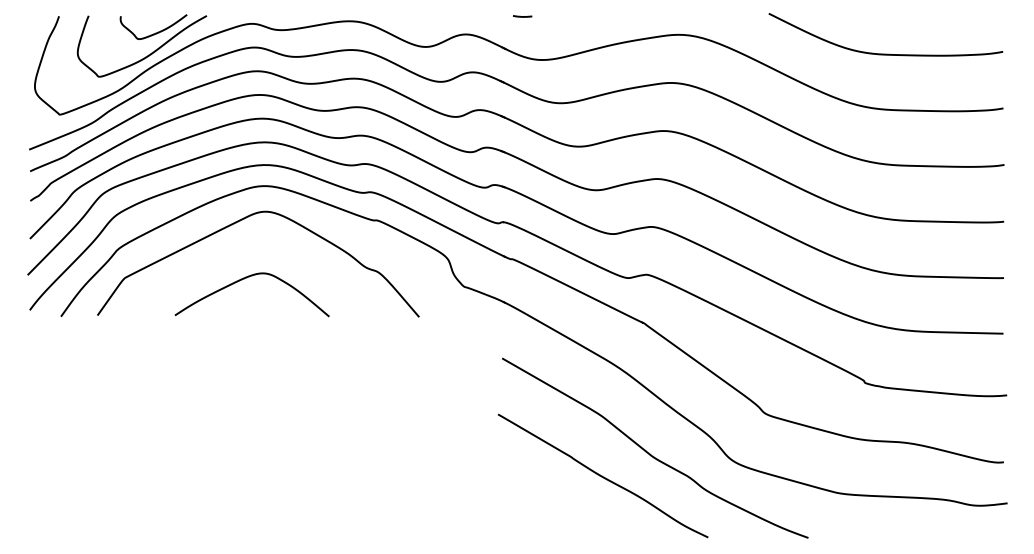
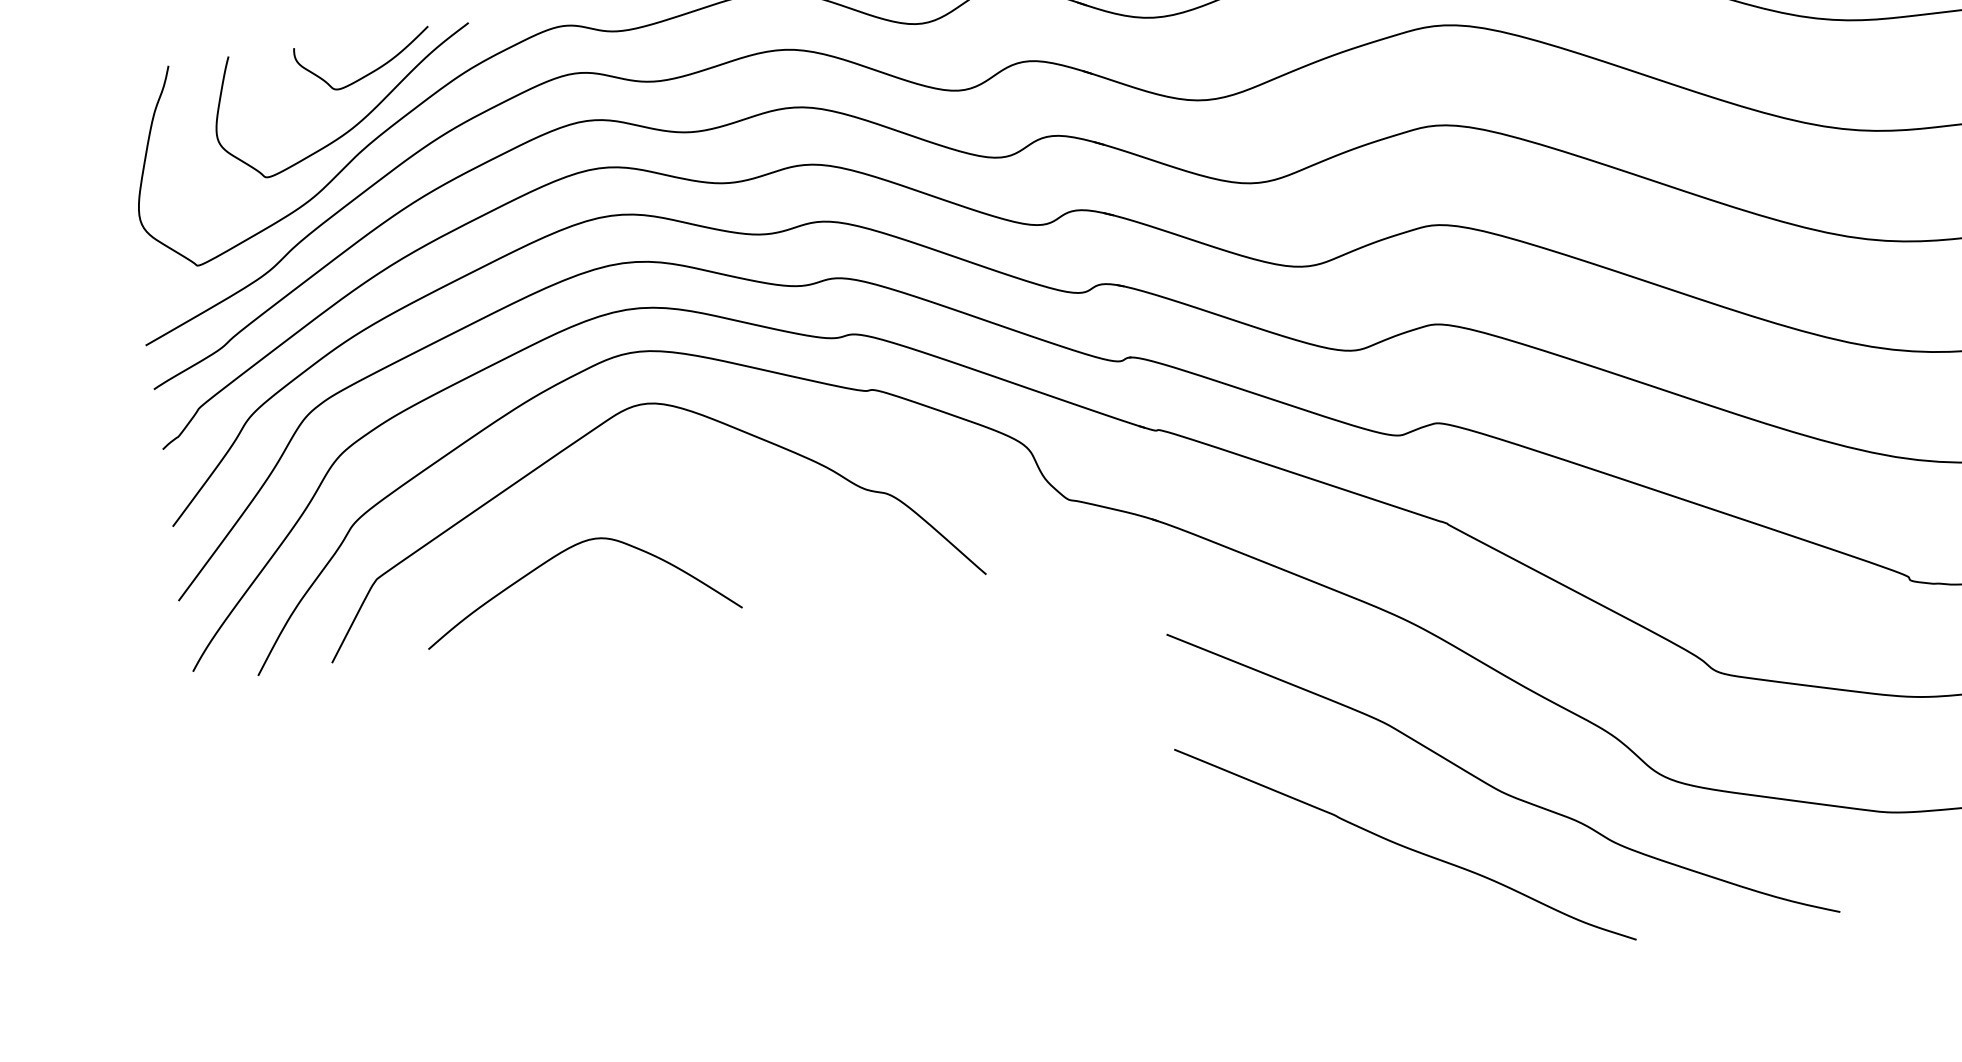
curve: (244, 279) -> (559, 556), moved

